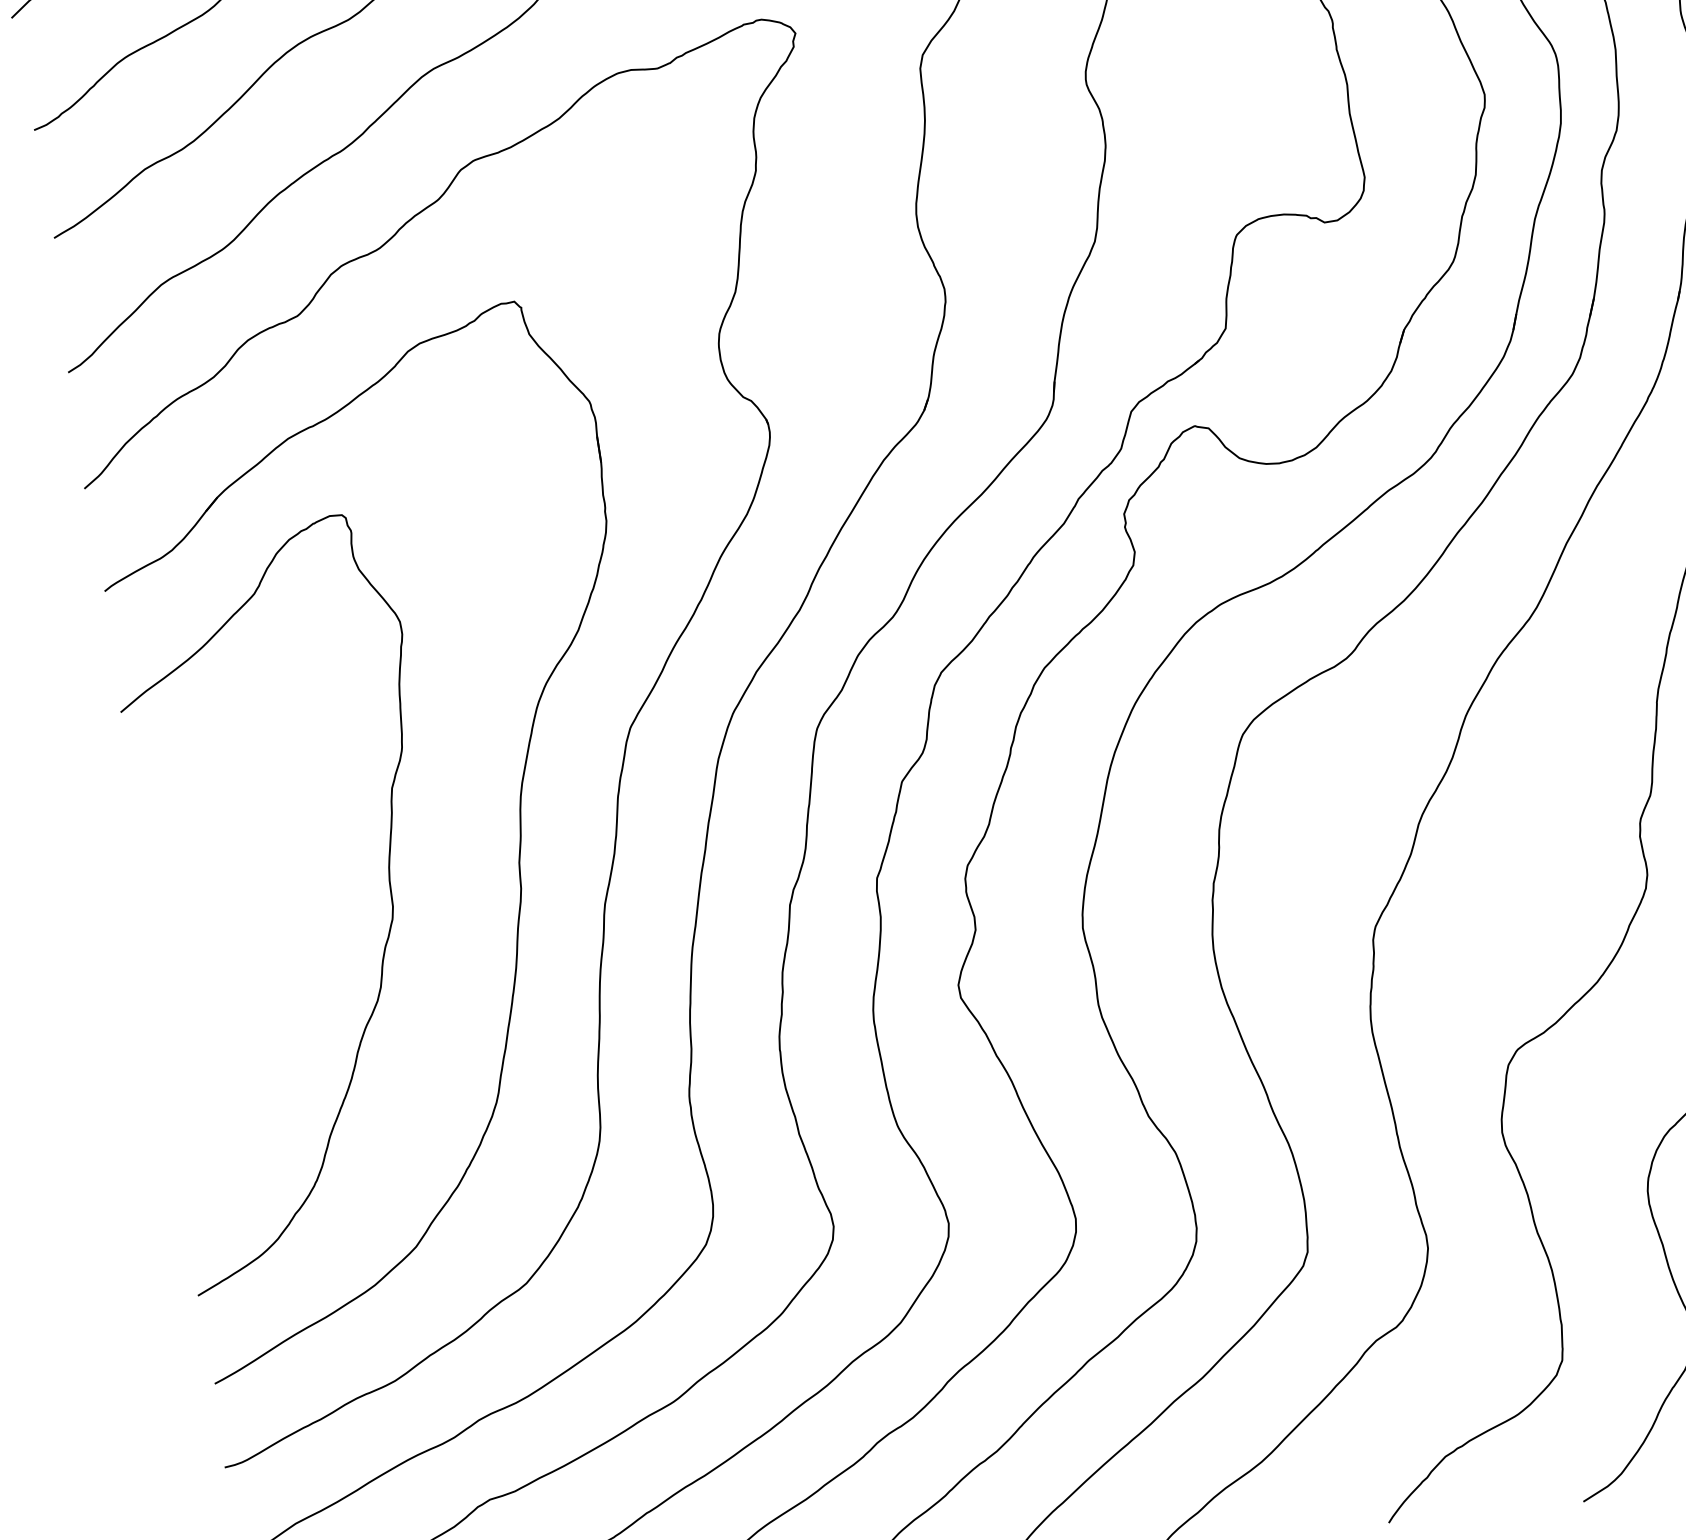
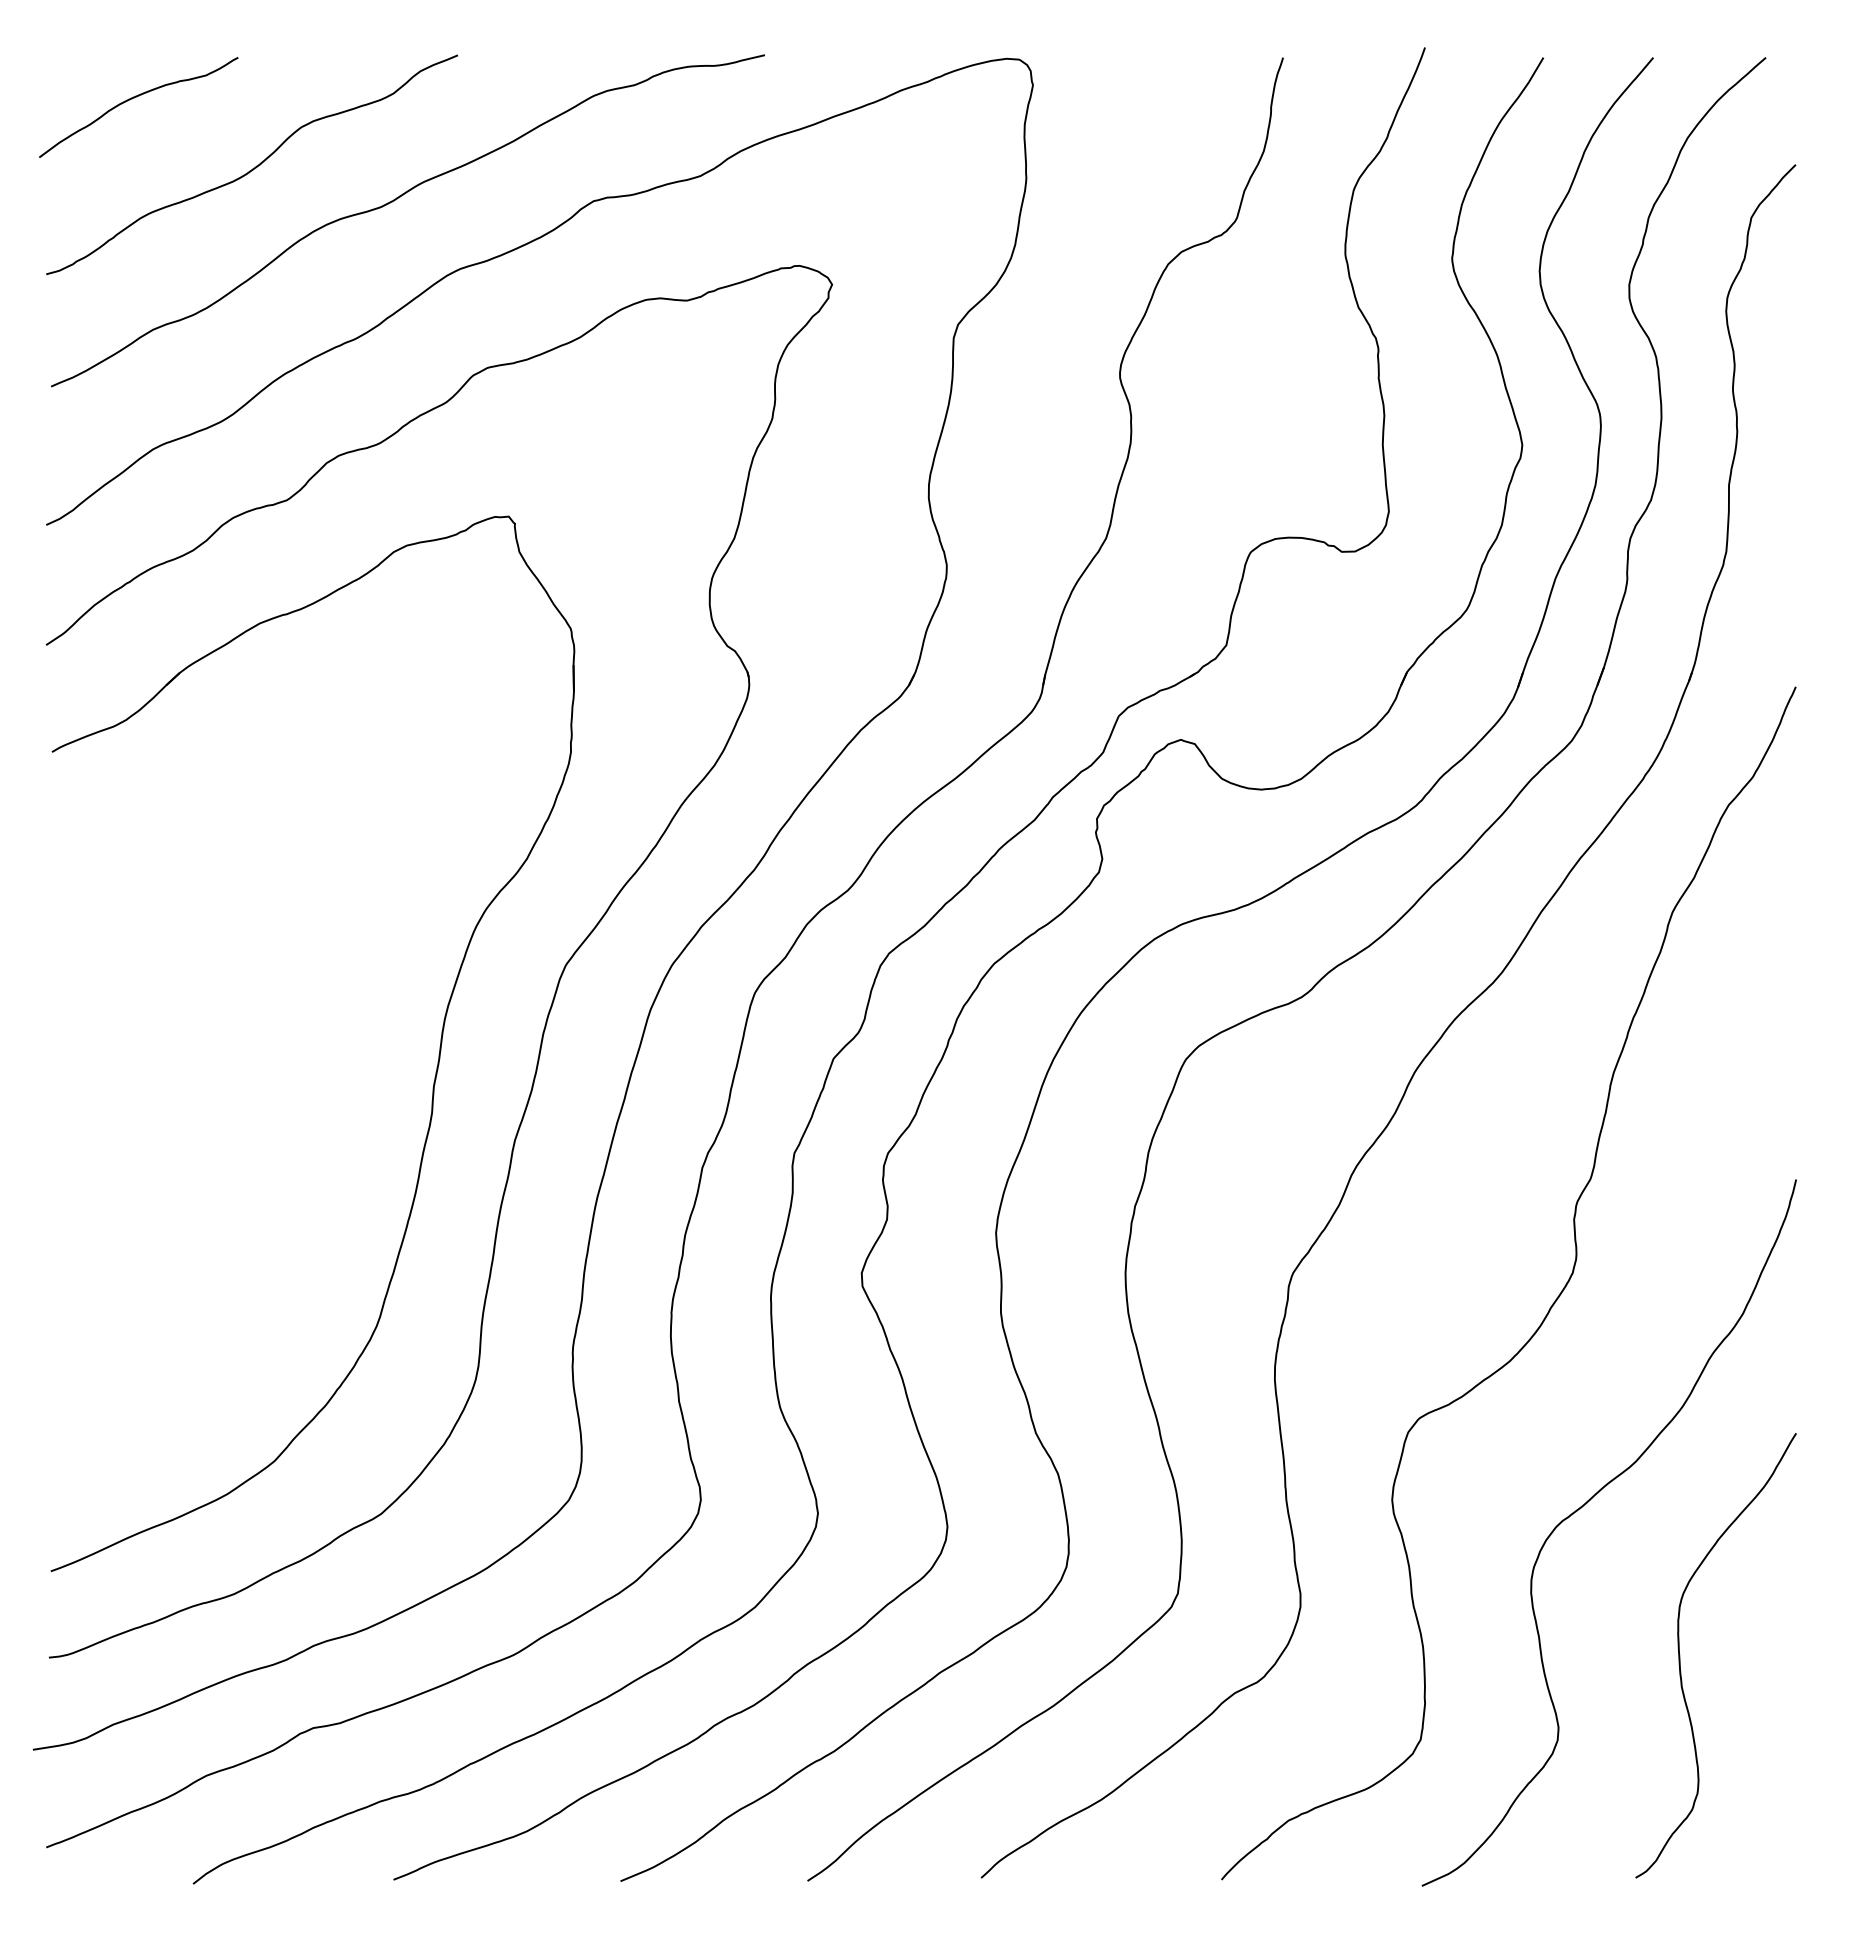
curve: (389, 888) -> (298, 1093), removed

